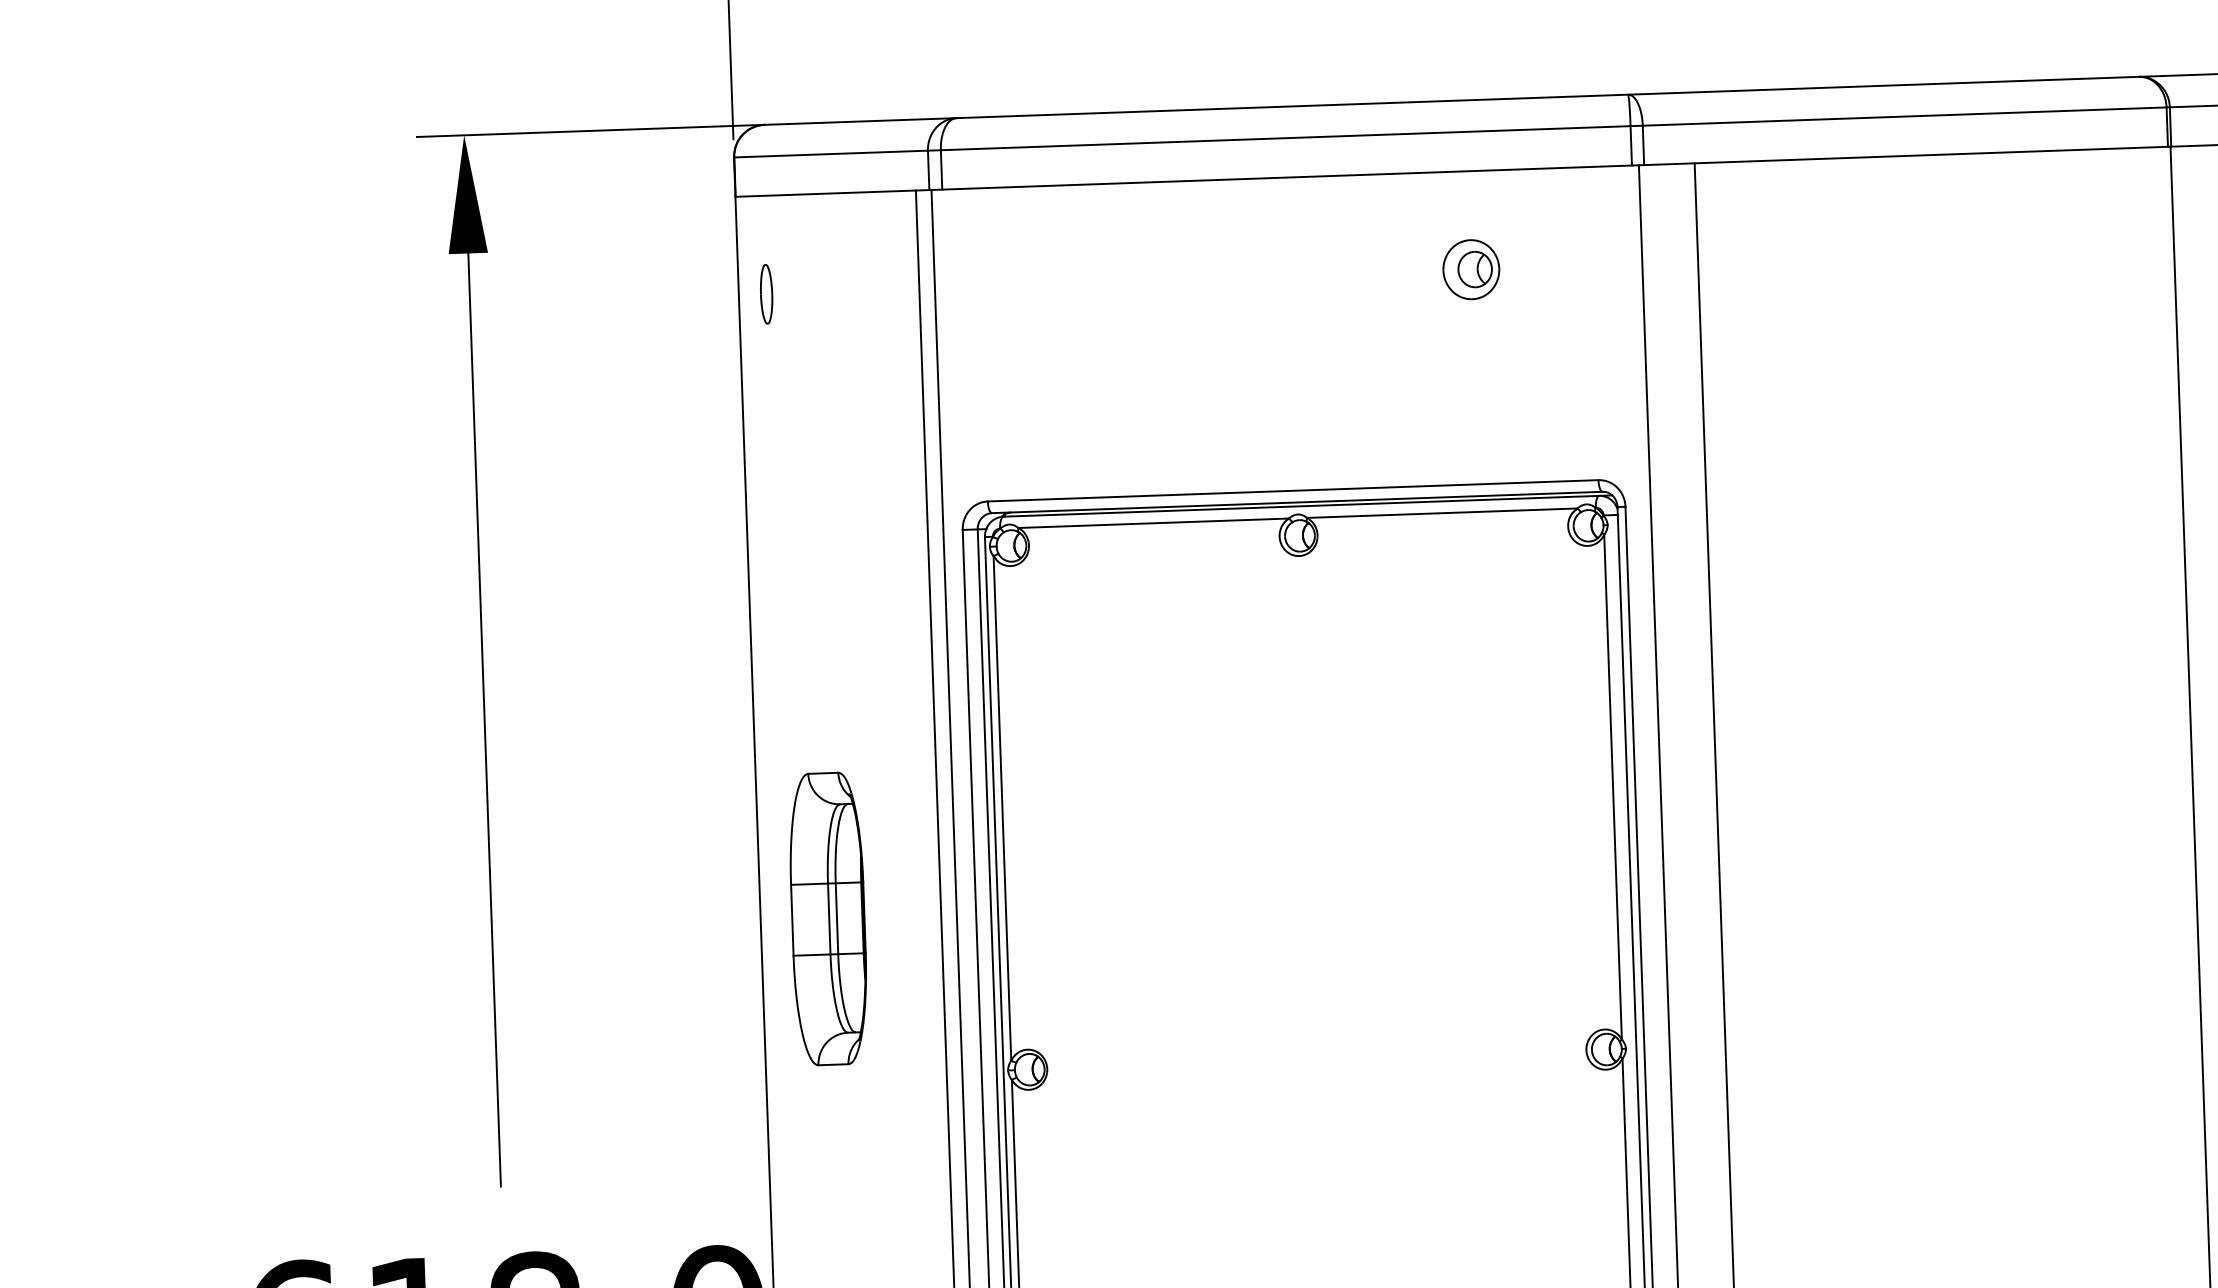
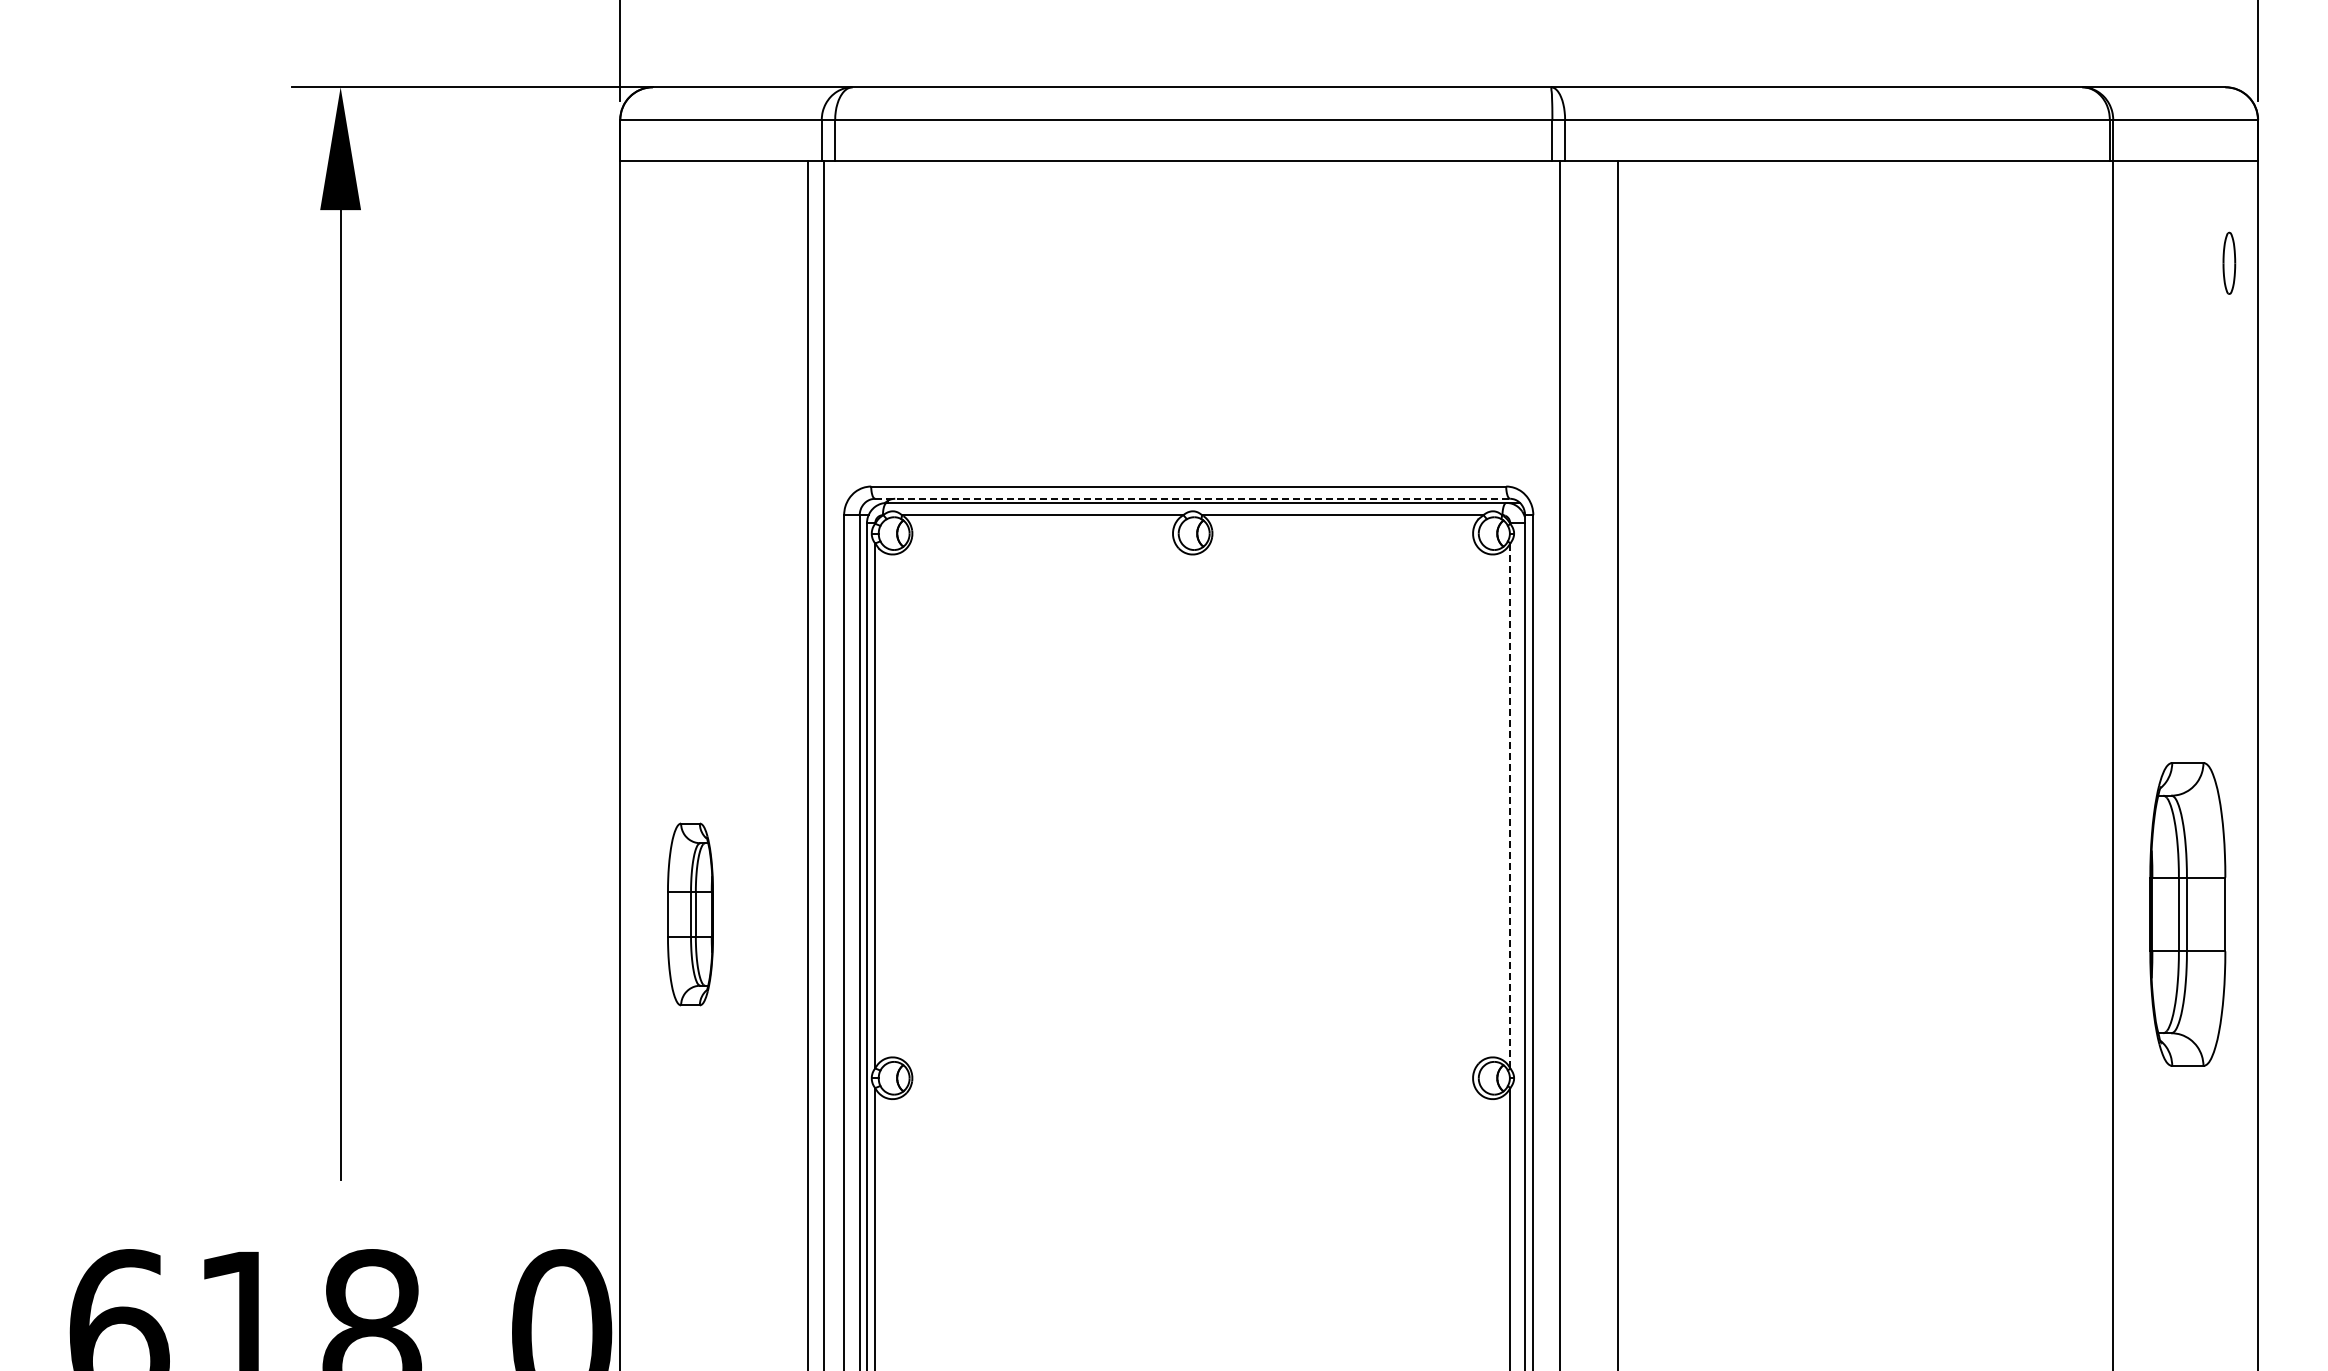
part: (1471, 268) -> (1381, 262), removed
part: (766, 293) -> (648, 262), removed
line: (1298, 502) -> (1193, 498), solid -> dashed
line: (1613, 786) -> (1510, 805), solid -> dashed
part: (828, 919) -> (690, 914), size x0.6

